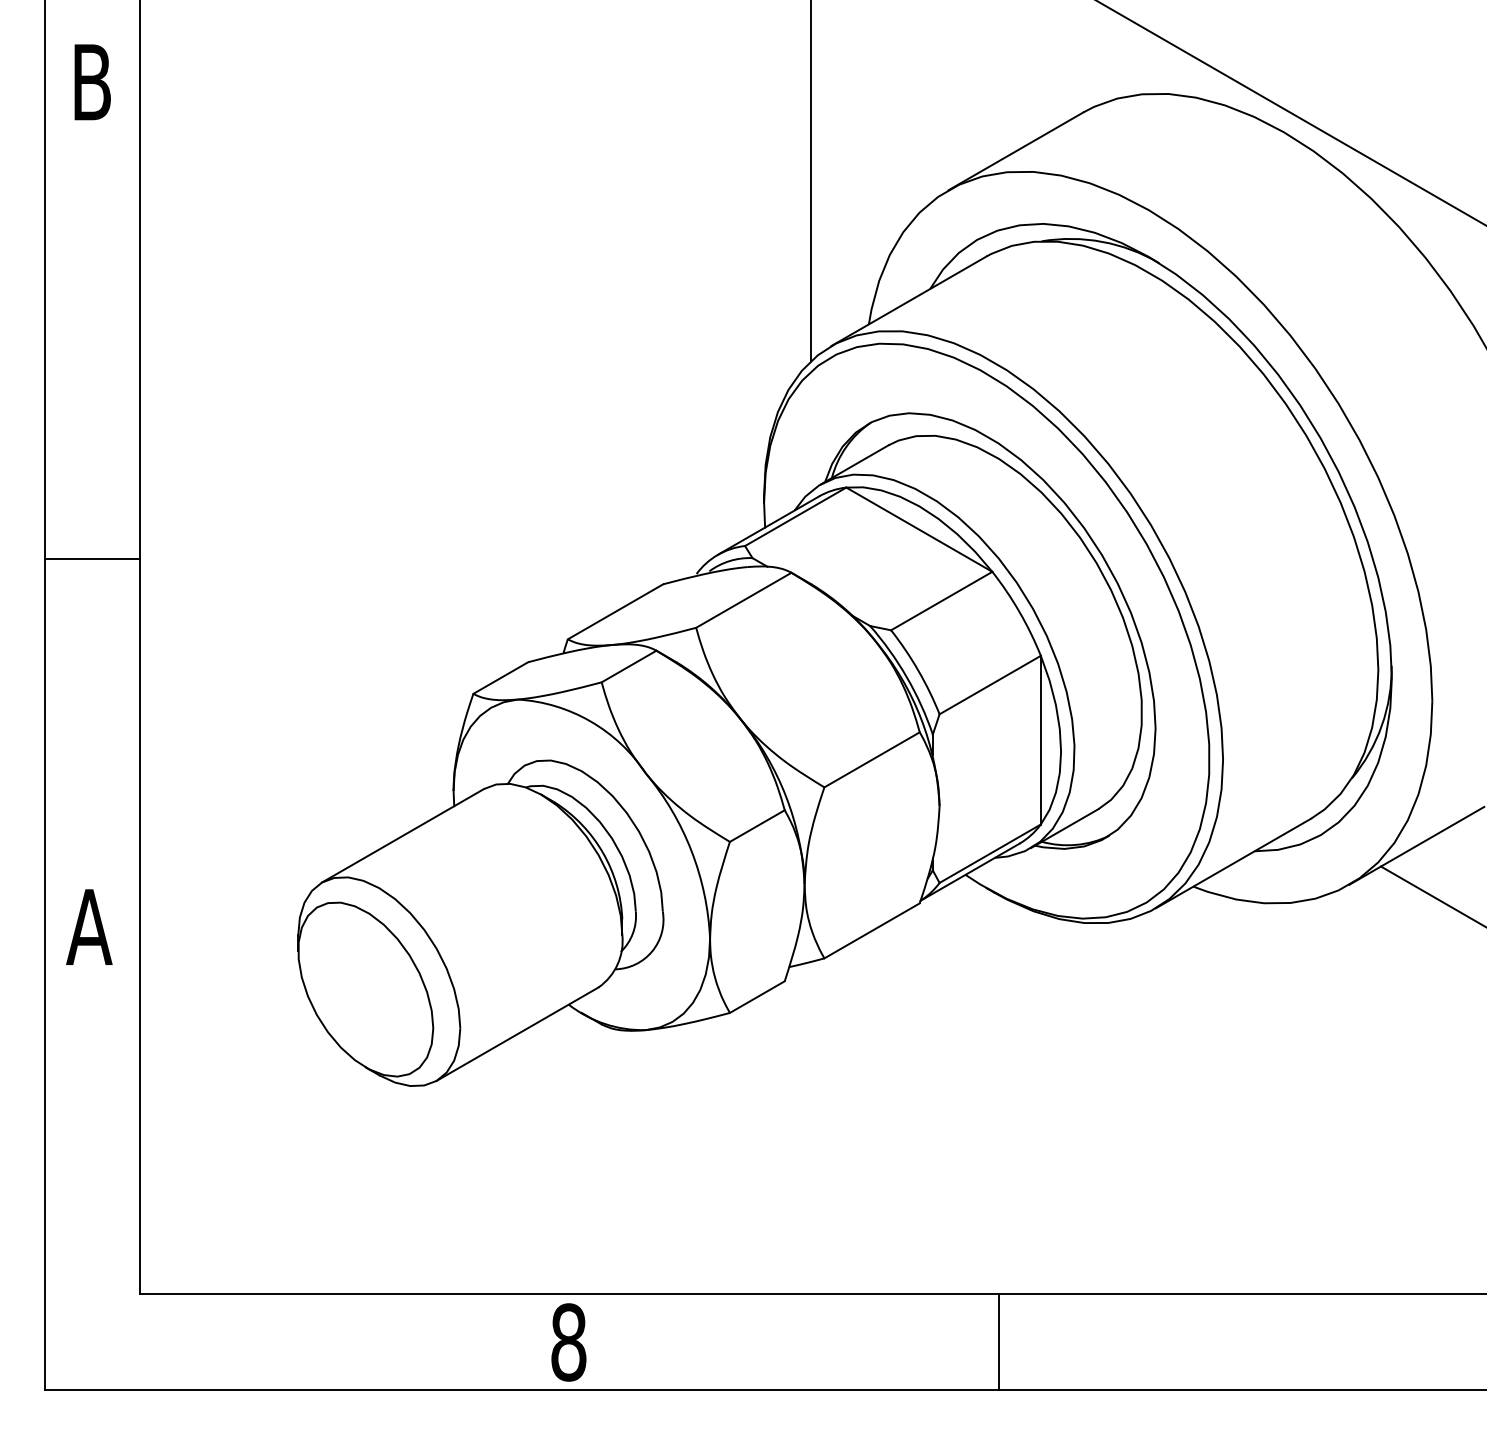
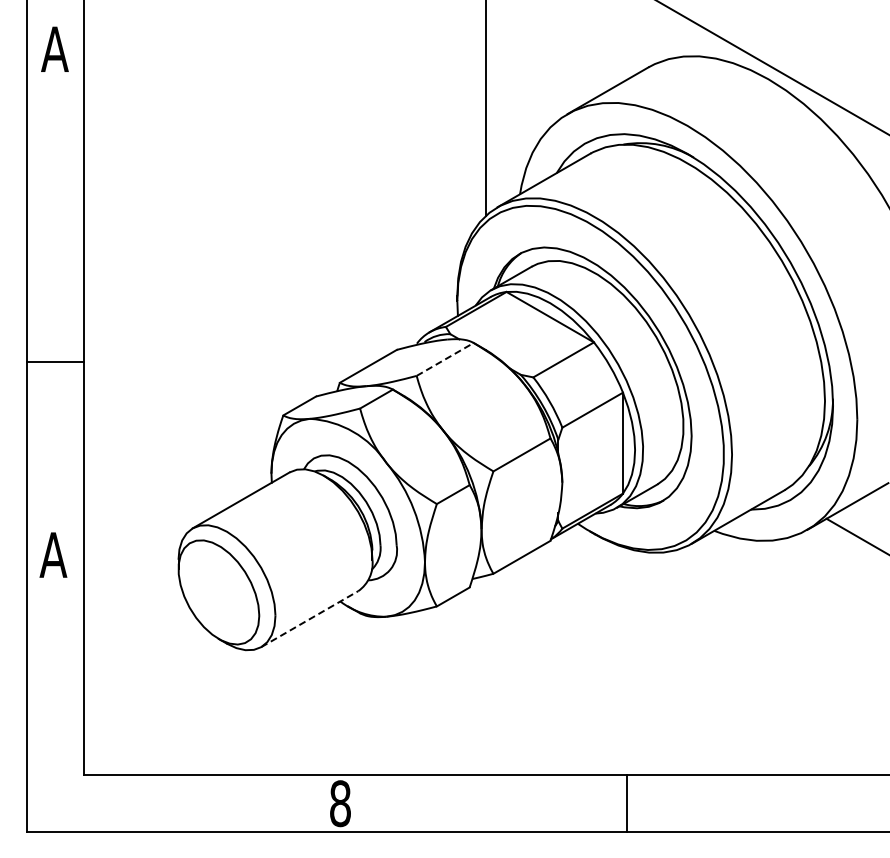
text: (91, 80) -> (54, 48), B -> A
line: (91, 558) -> (54, 361), moved
line: (744, 600) -> (445, 359), solid -> dashed
line: (517, 1034) -> (309, 619), solid -> dashed
line: (999, 1342) -> (627, 803), moved

